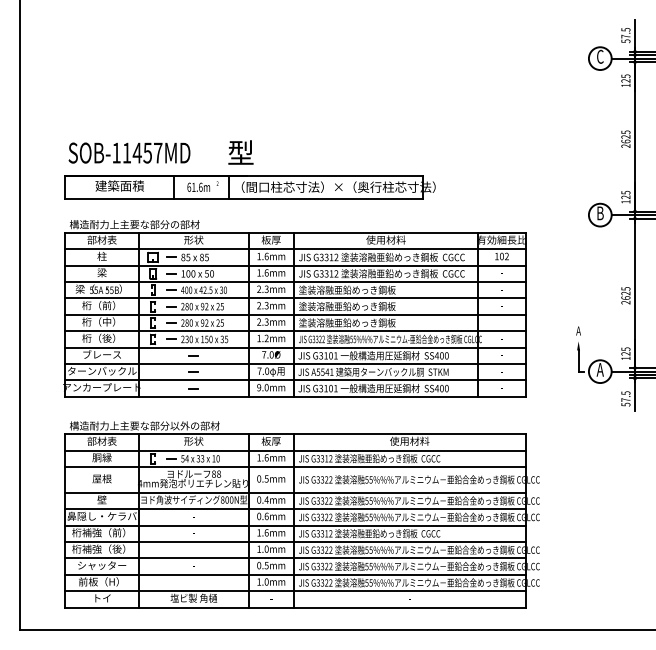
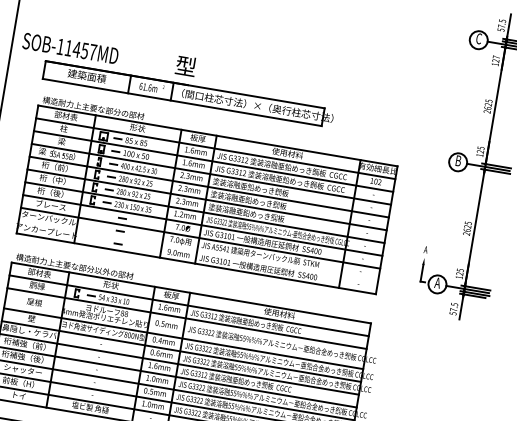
text: (625, 76) -> (496, 57), 125 -> 127
text: (129, 152) -> (70, 48), moved
line: (295, 380) -> (198, 251), removed

